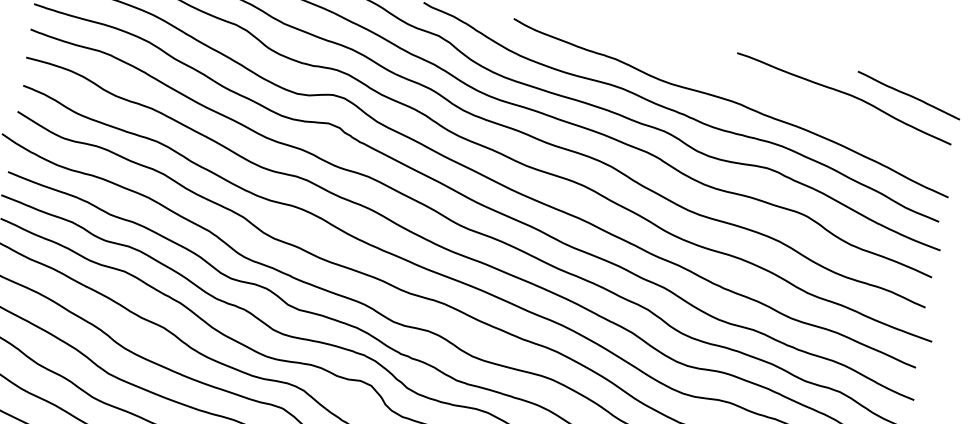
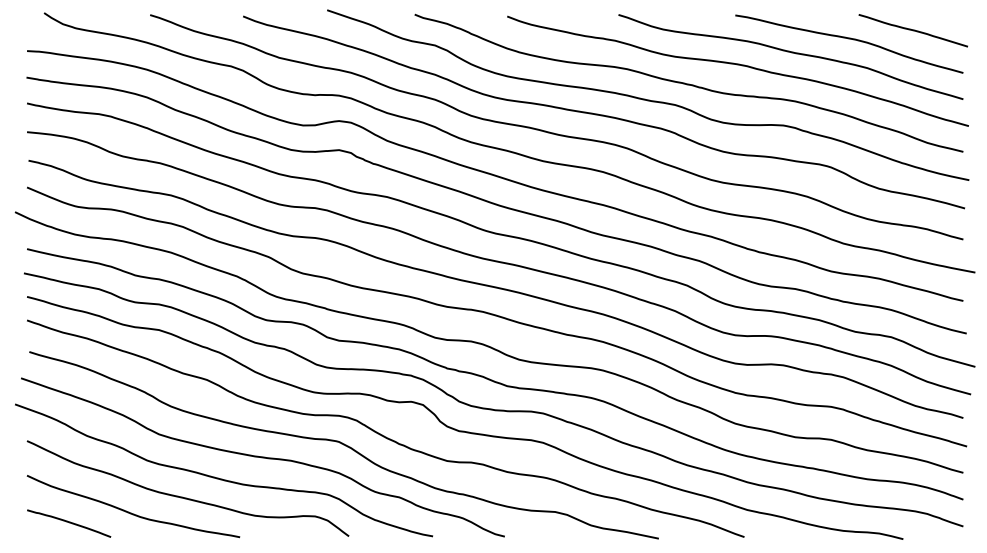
curve: (786, 99) -> (791, 53), added

